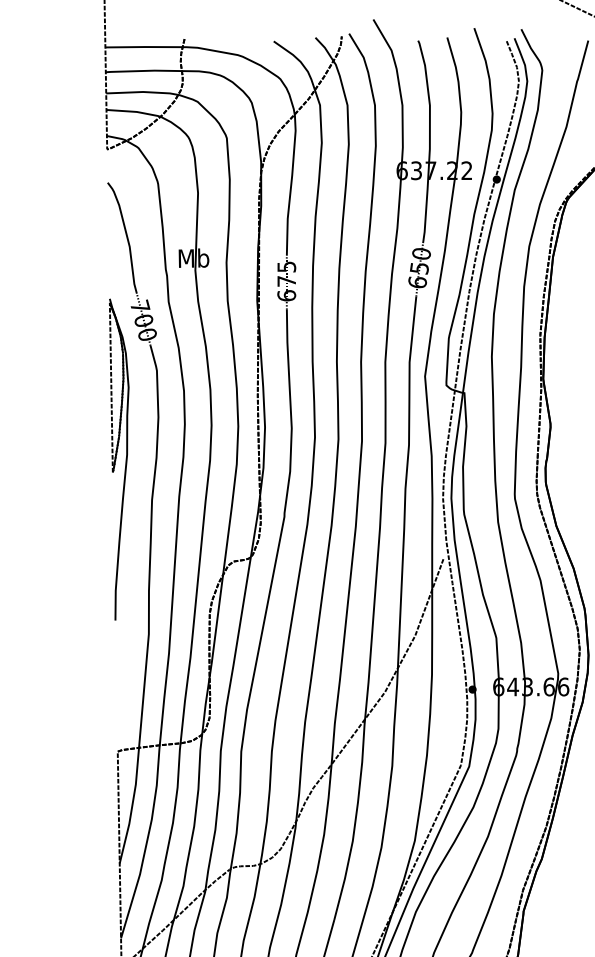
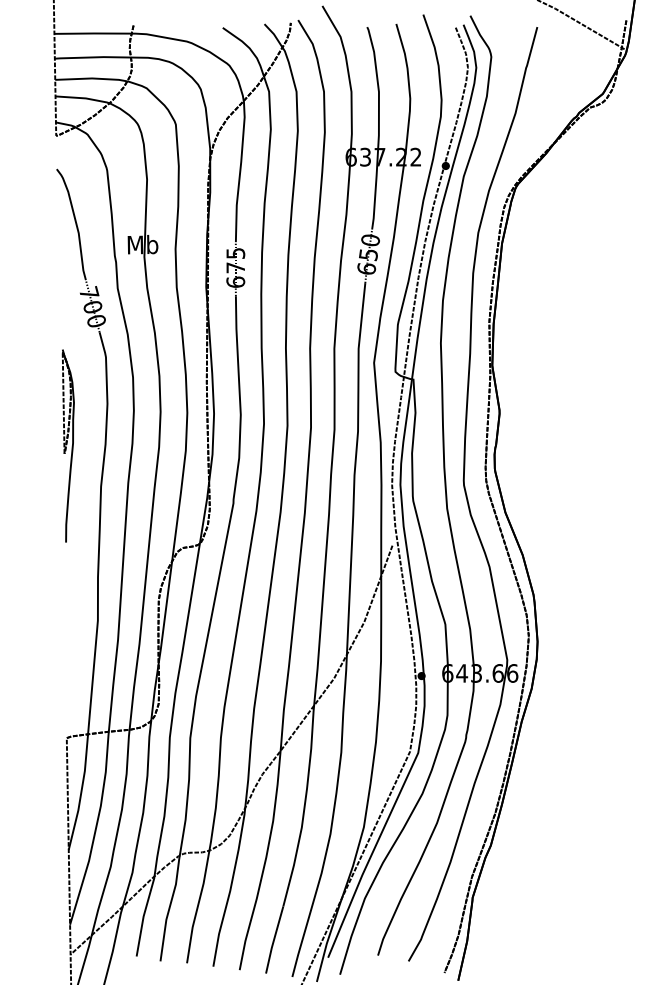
part: (119, 459) -> (68, 445), size x0.6

